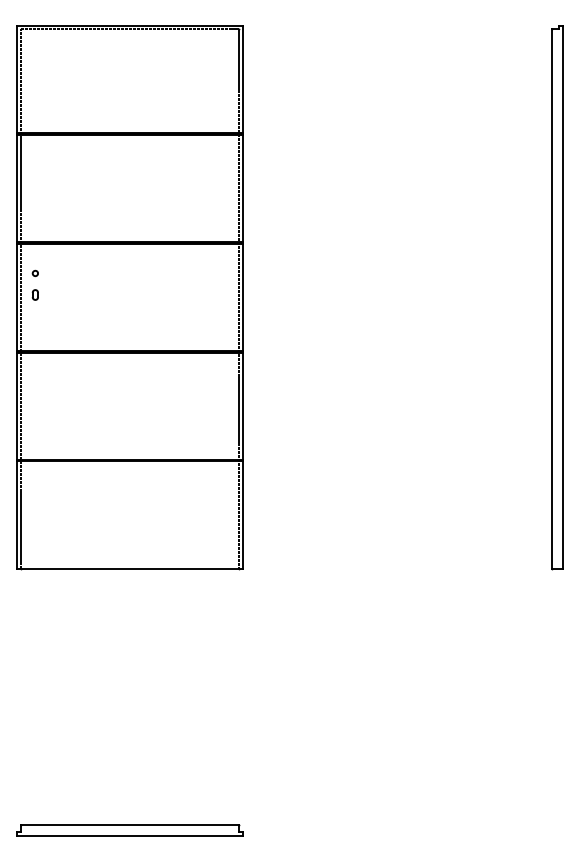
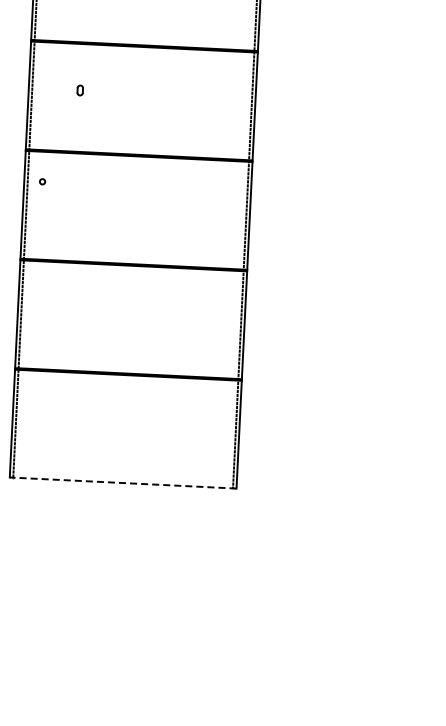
part: (34, 294) -> (79, 89), moved
line: (130, 568) -> (123, 482), solid -> dashed

